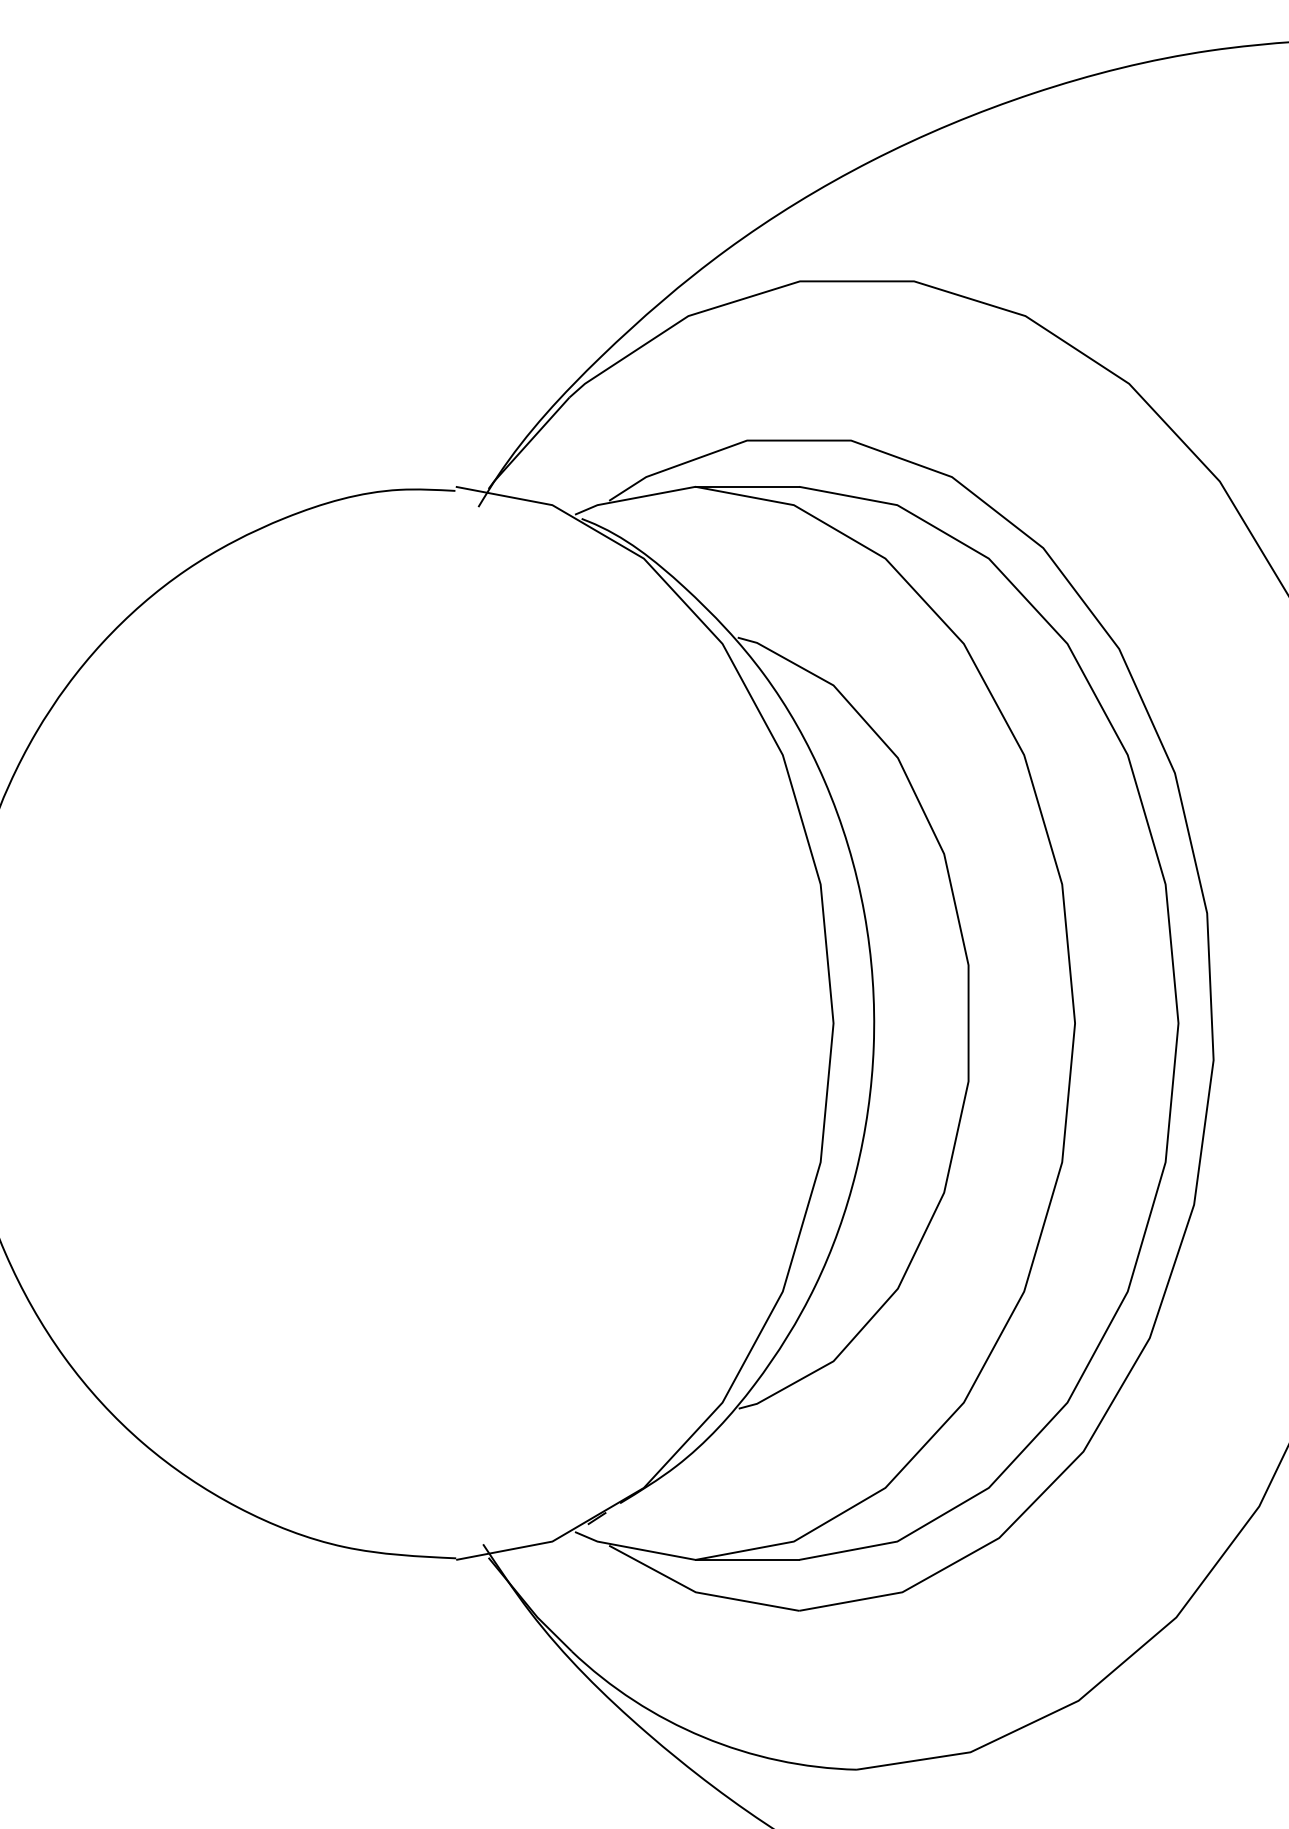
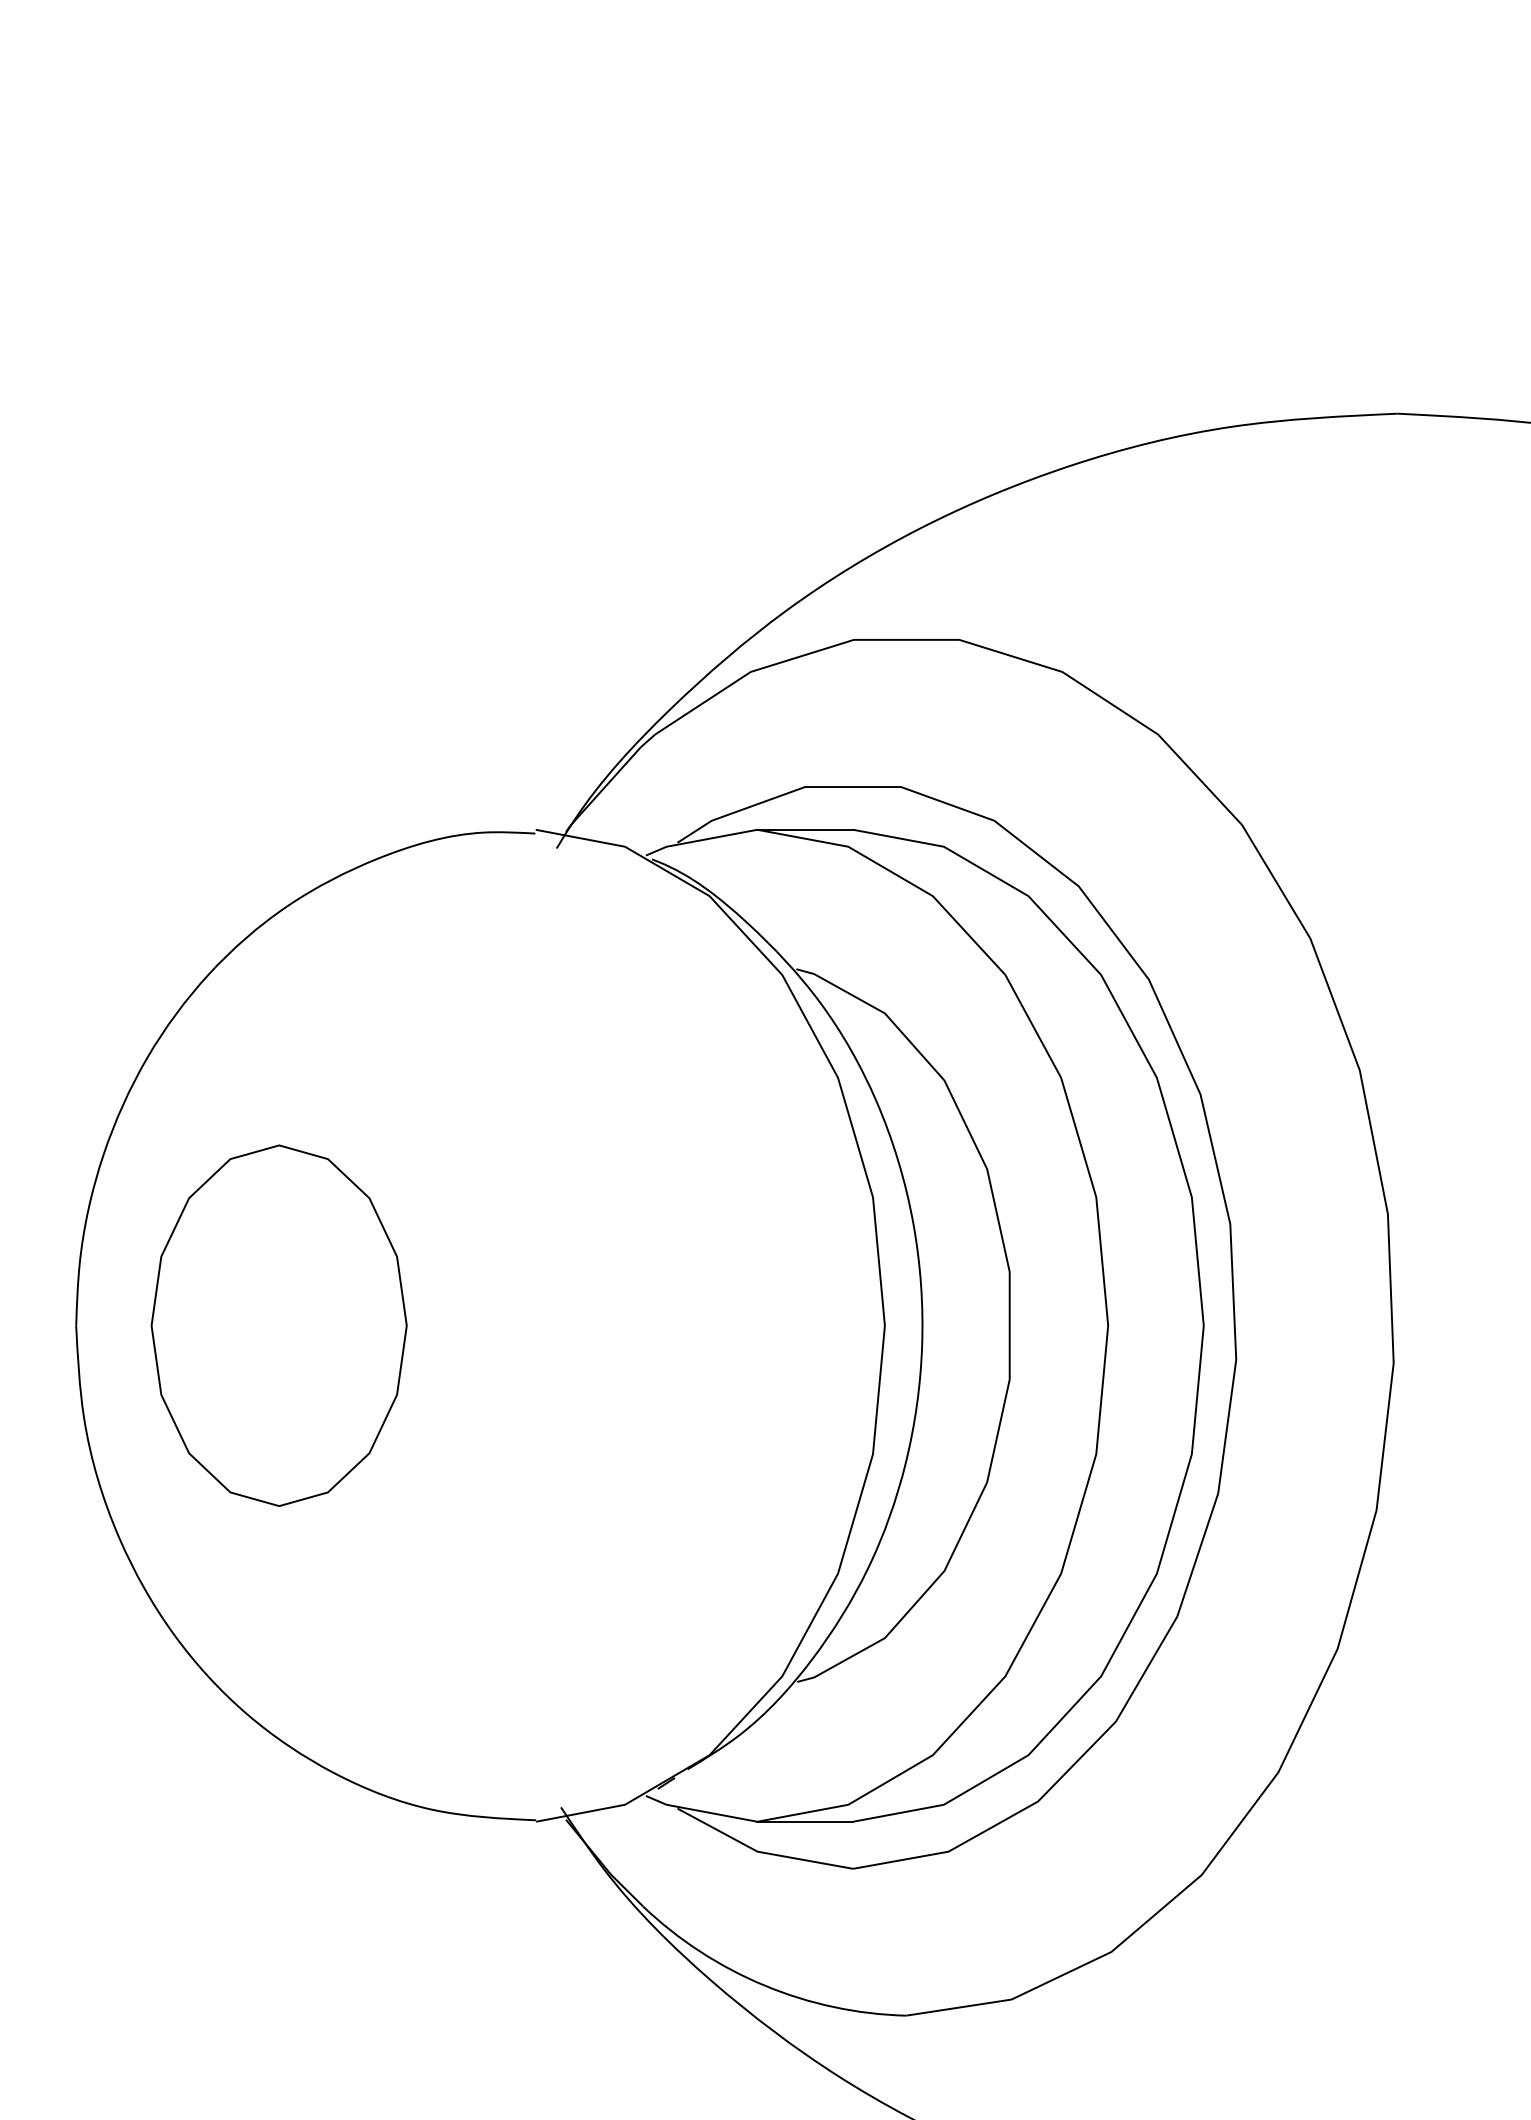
part: (177, 1023) -> (278, 1325), added

